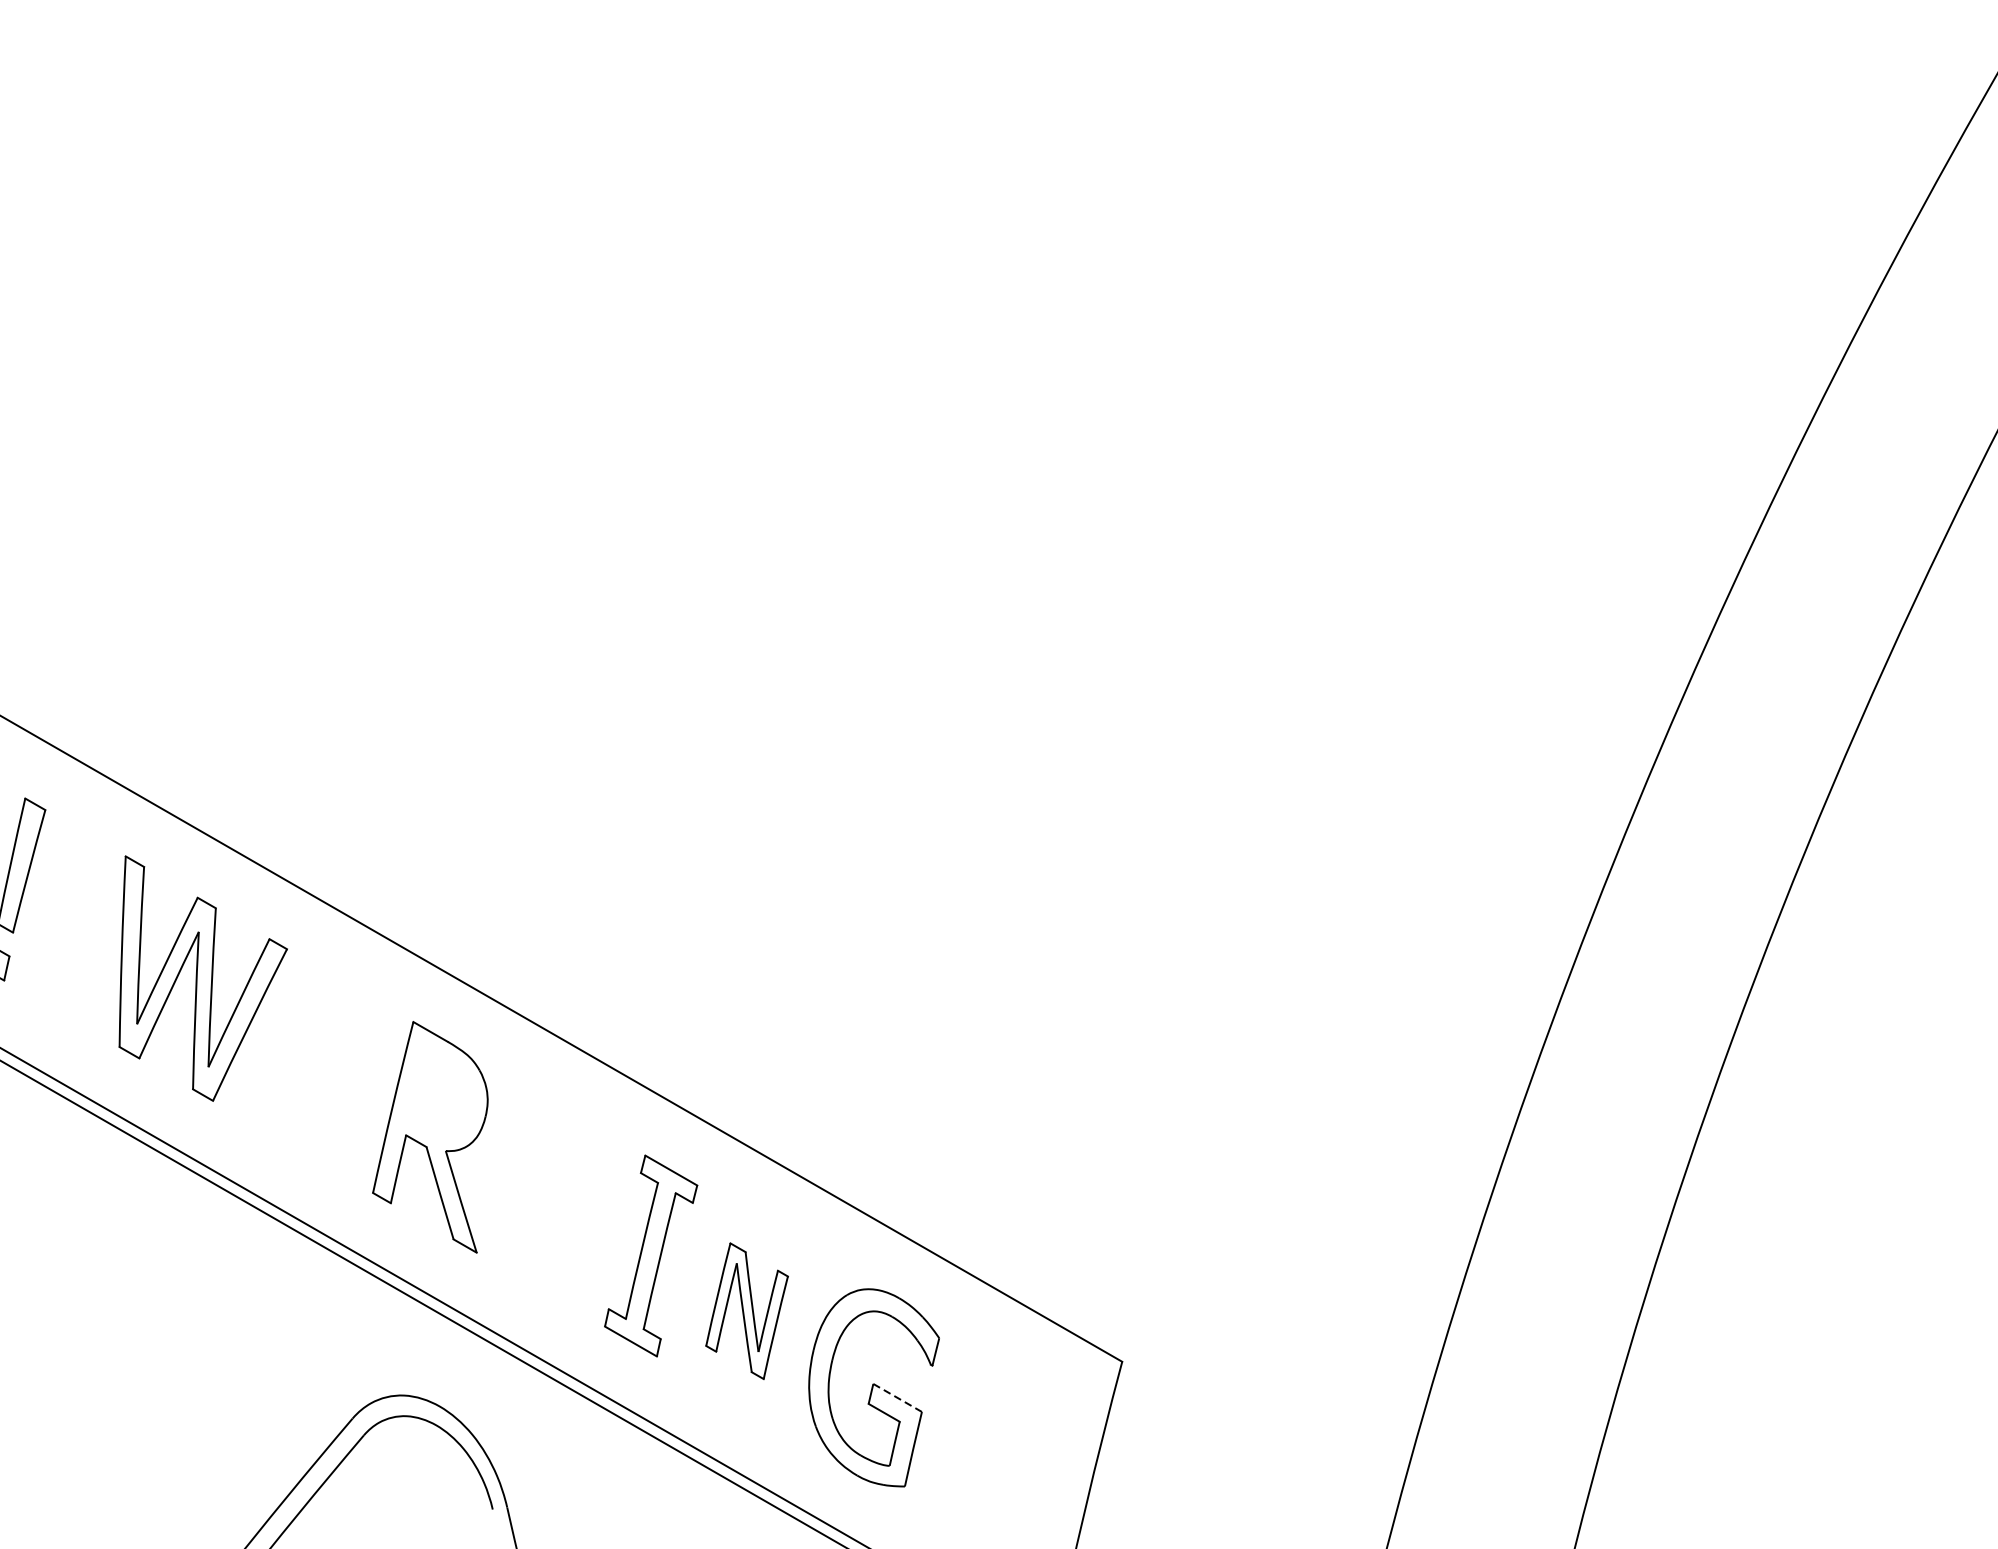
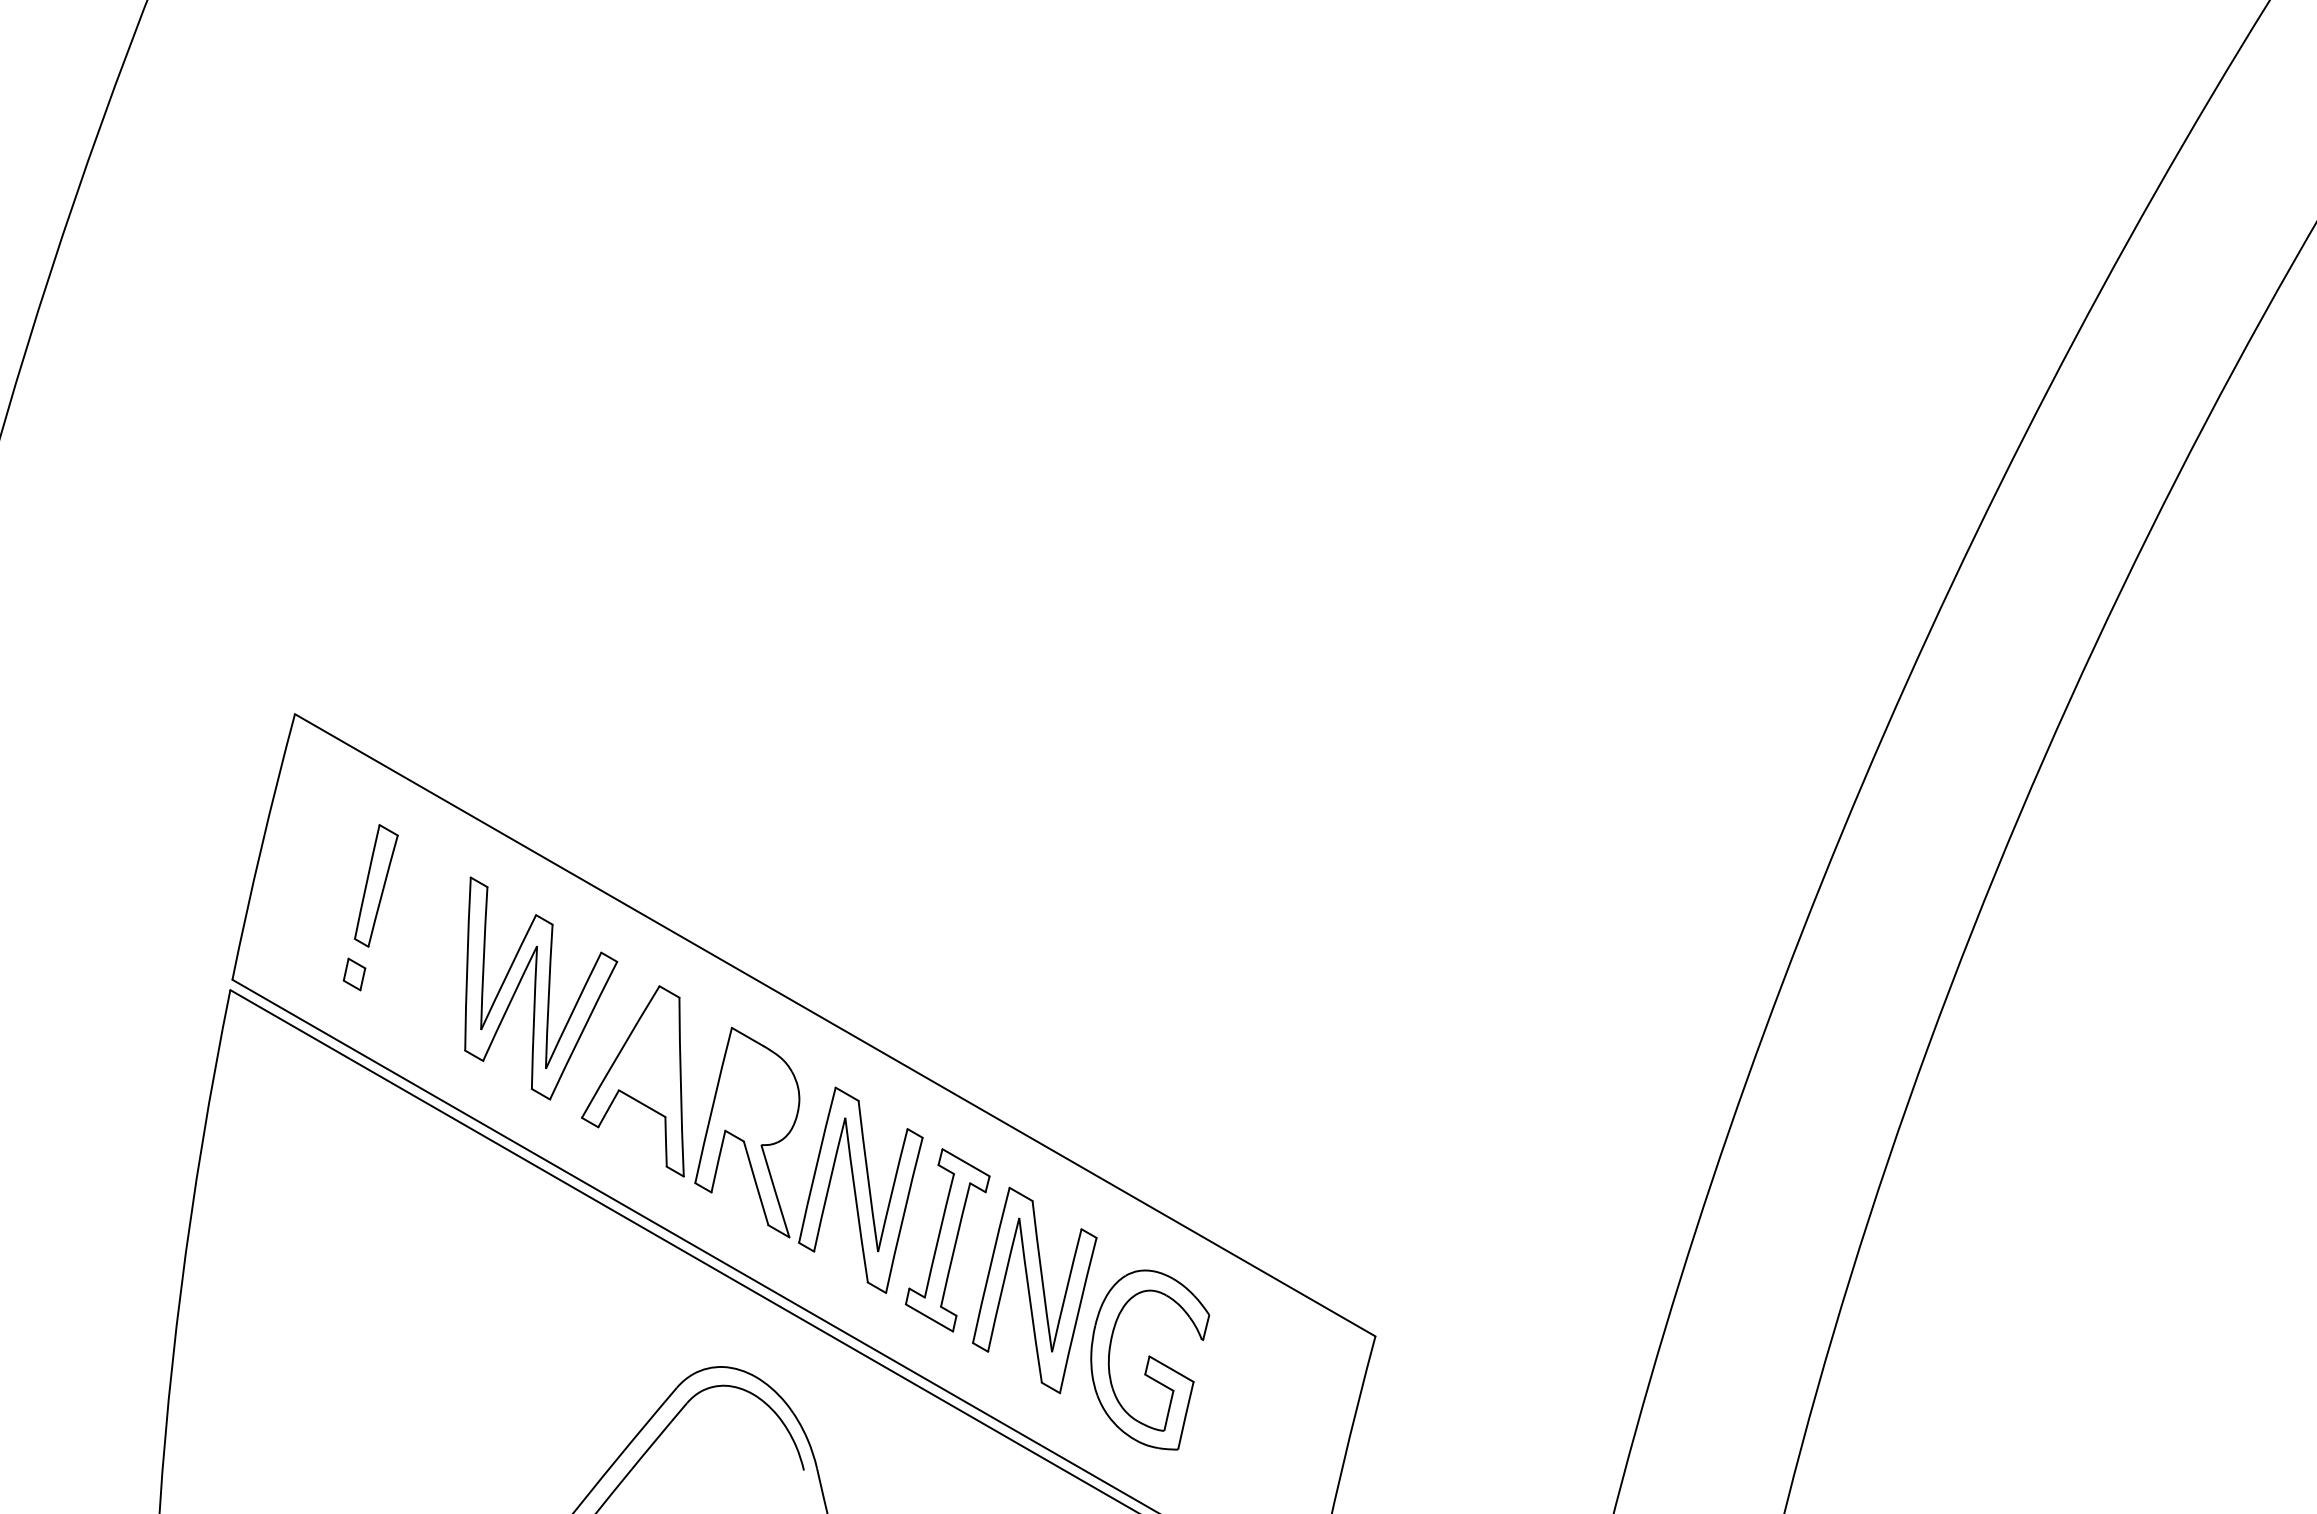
part: (303, 1081) -> (632, 1081), added
part: (555, 1199) -> (860, 1189), added
part: (746, 1311) -> (1034, 1290), size x1.67
line: (897, 1398) -> (1171, 1369), dashed -> solid

